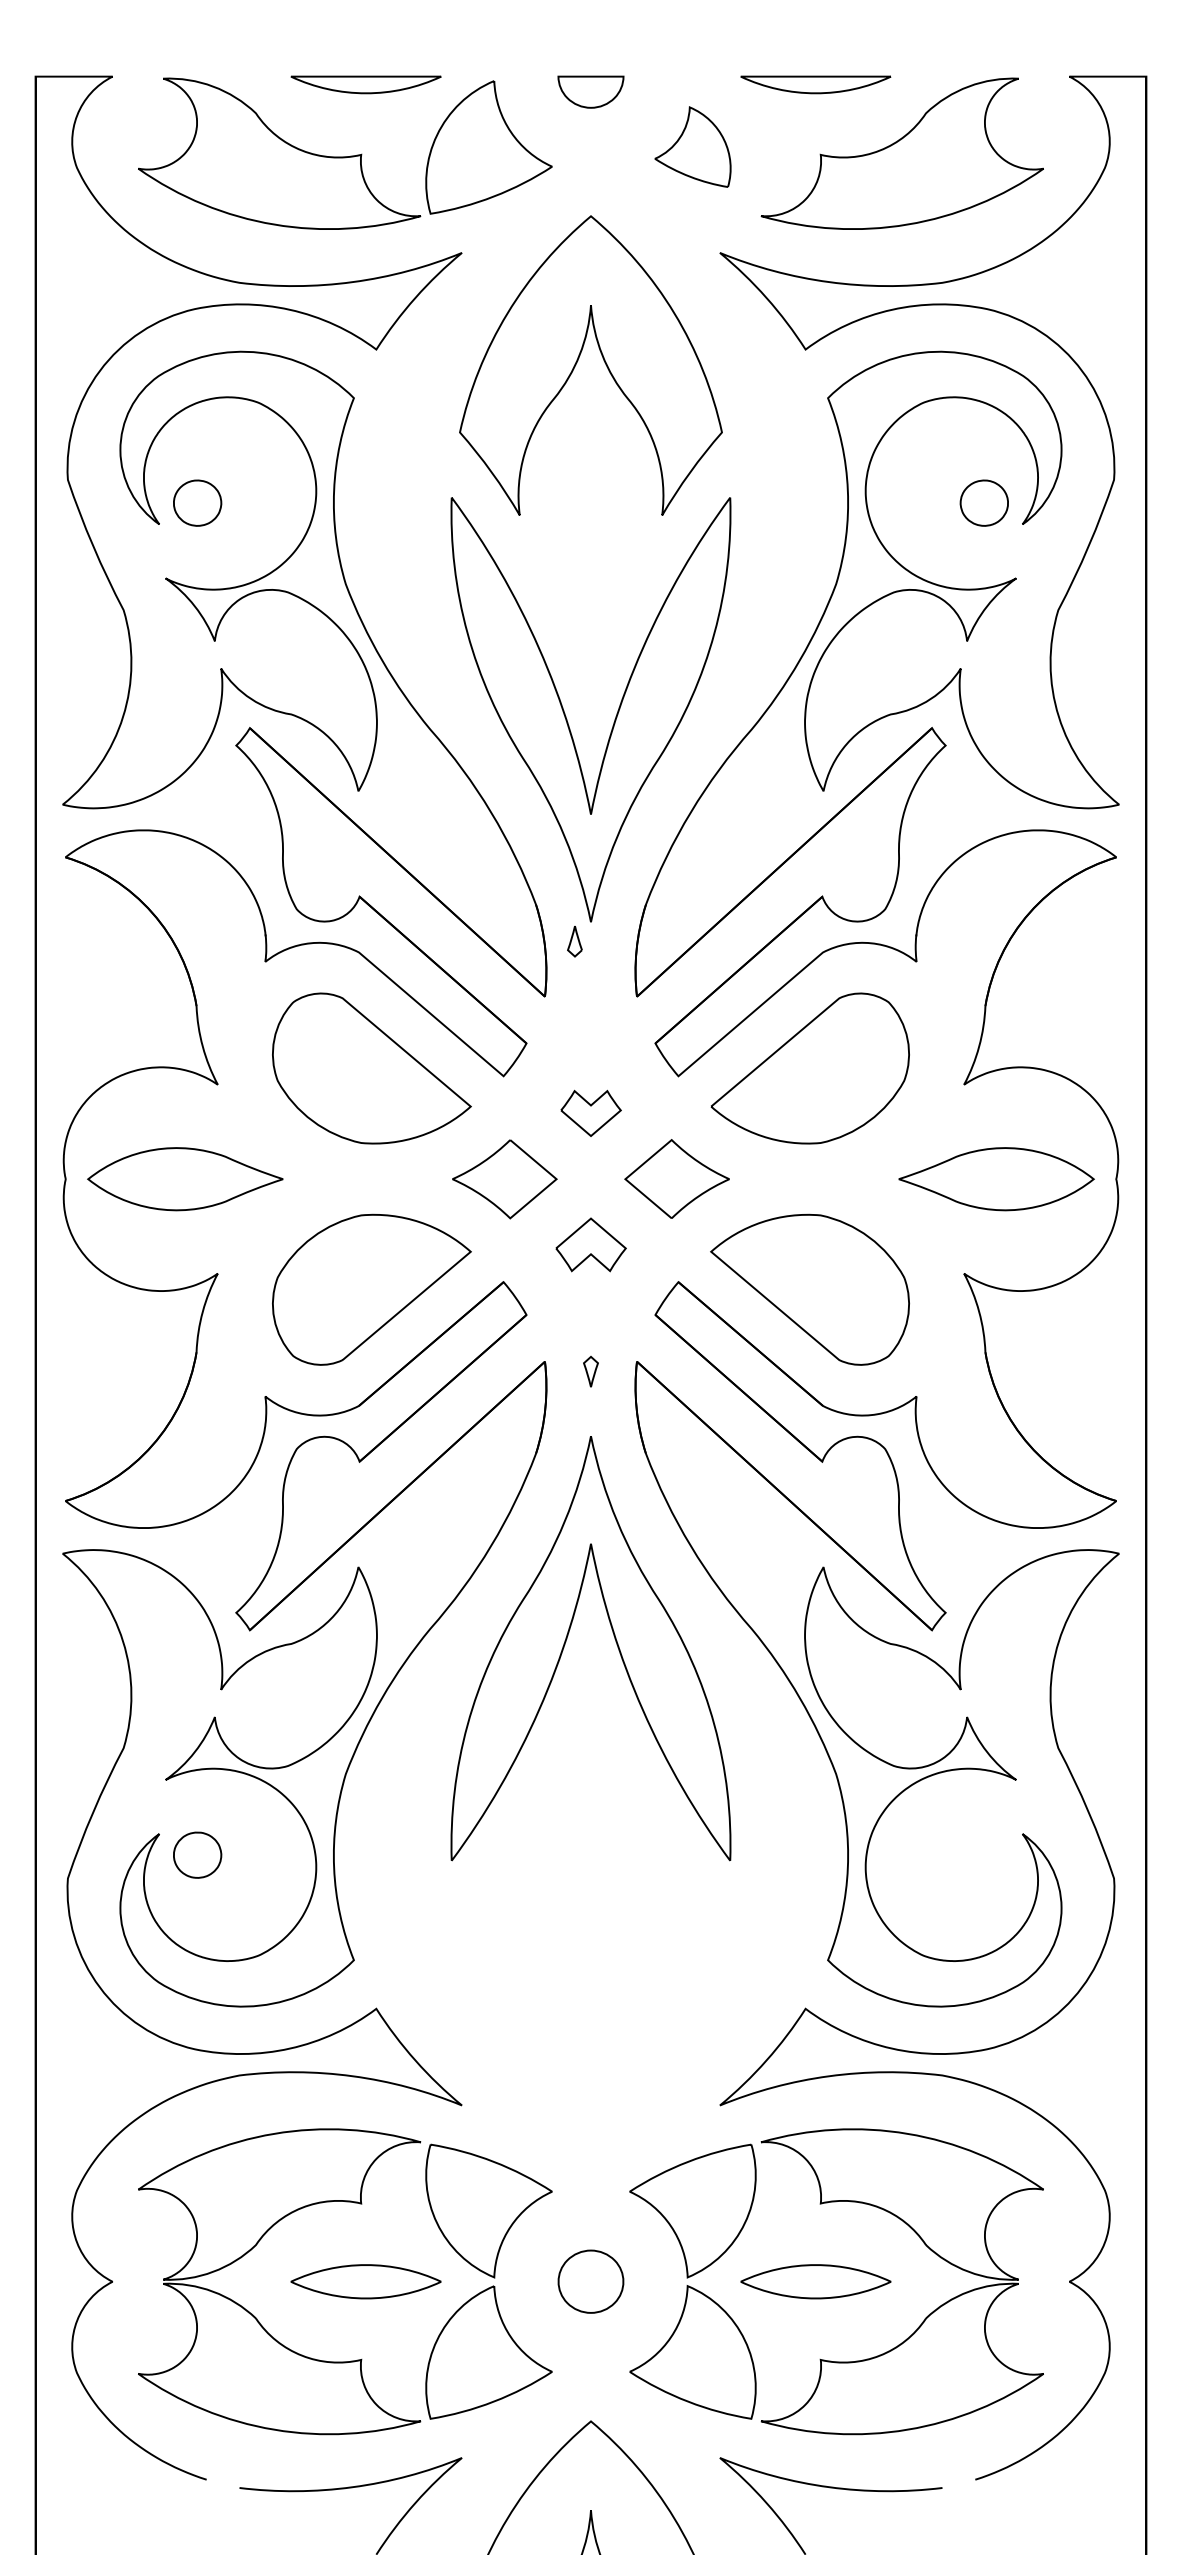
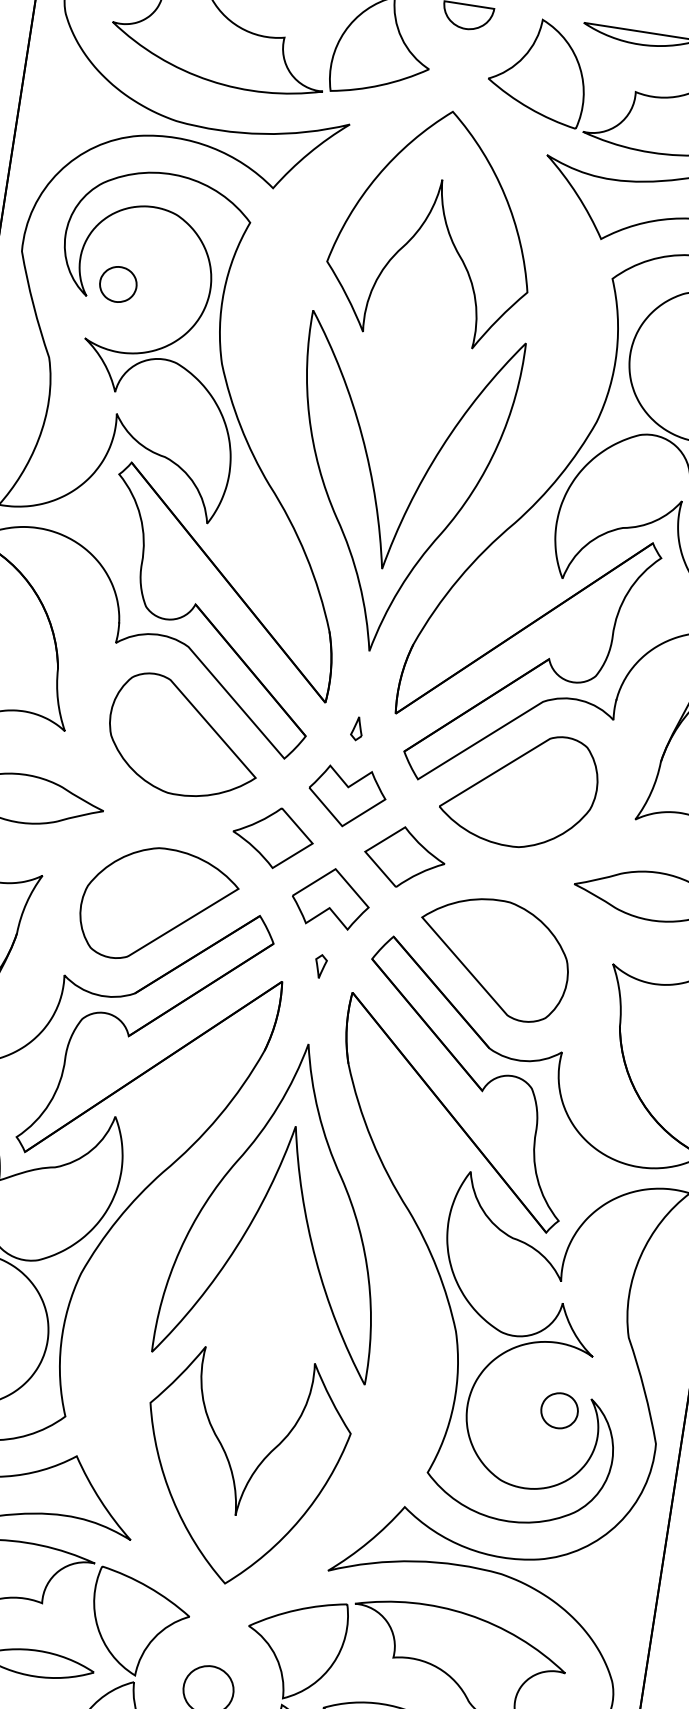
part: (692, 146) -> (538, 70), size x1.67
part: (574, 941) -> (357, 728), moved
part: (590, 1113) -> (346, 797), size x1.67
part: (590, 1244) -> (330, 897), size x1.43
part: (590, 1371) -> (320, 966), moved
part: (983, 1854) -> (559, 1410), added
part: (578, 1997) -> (232, 1471), added

